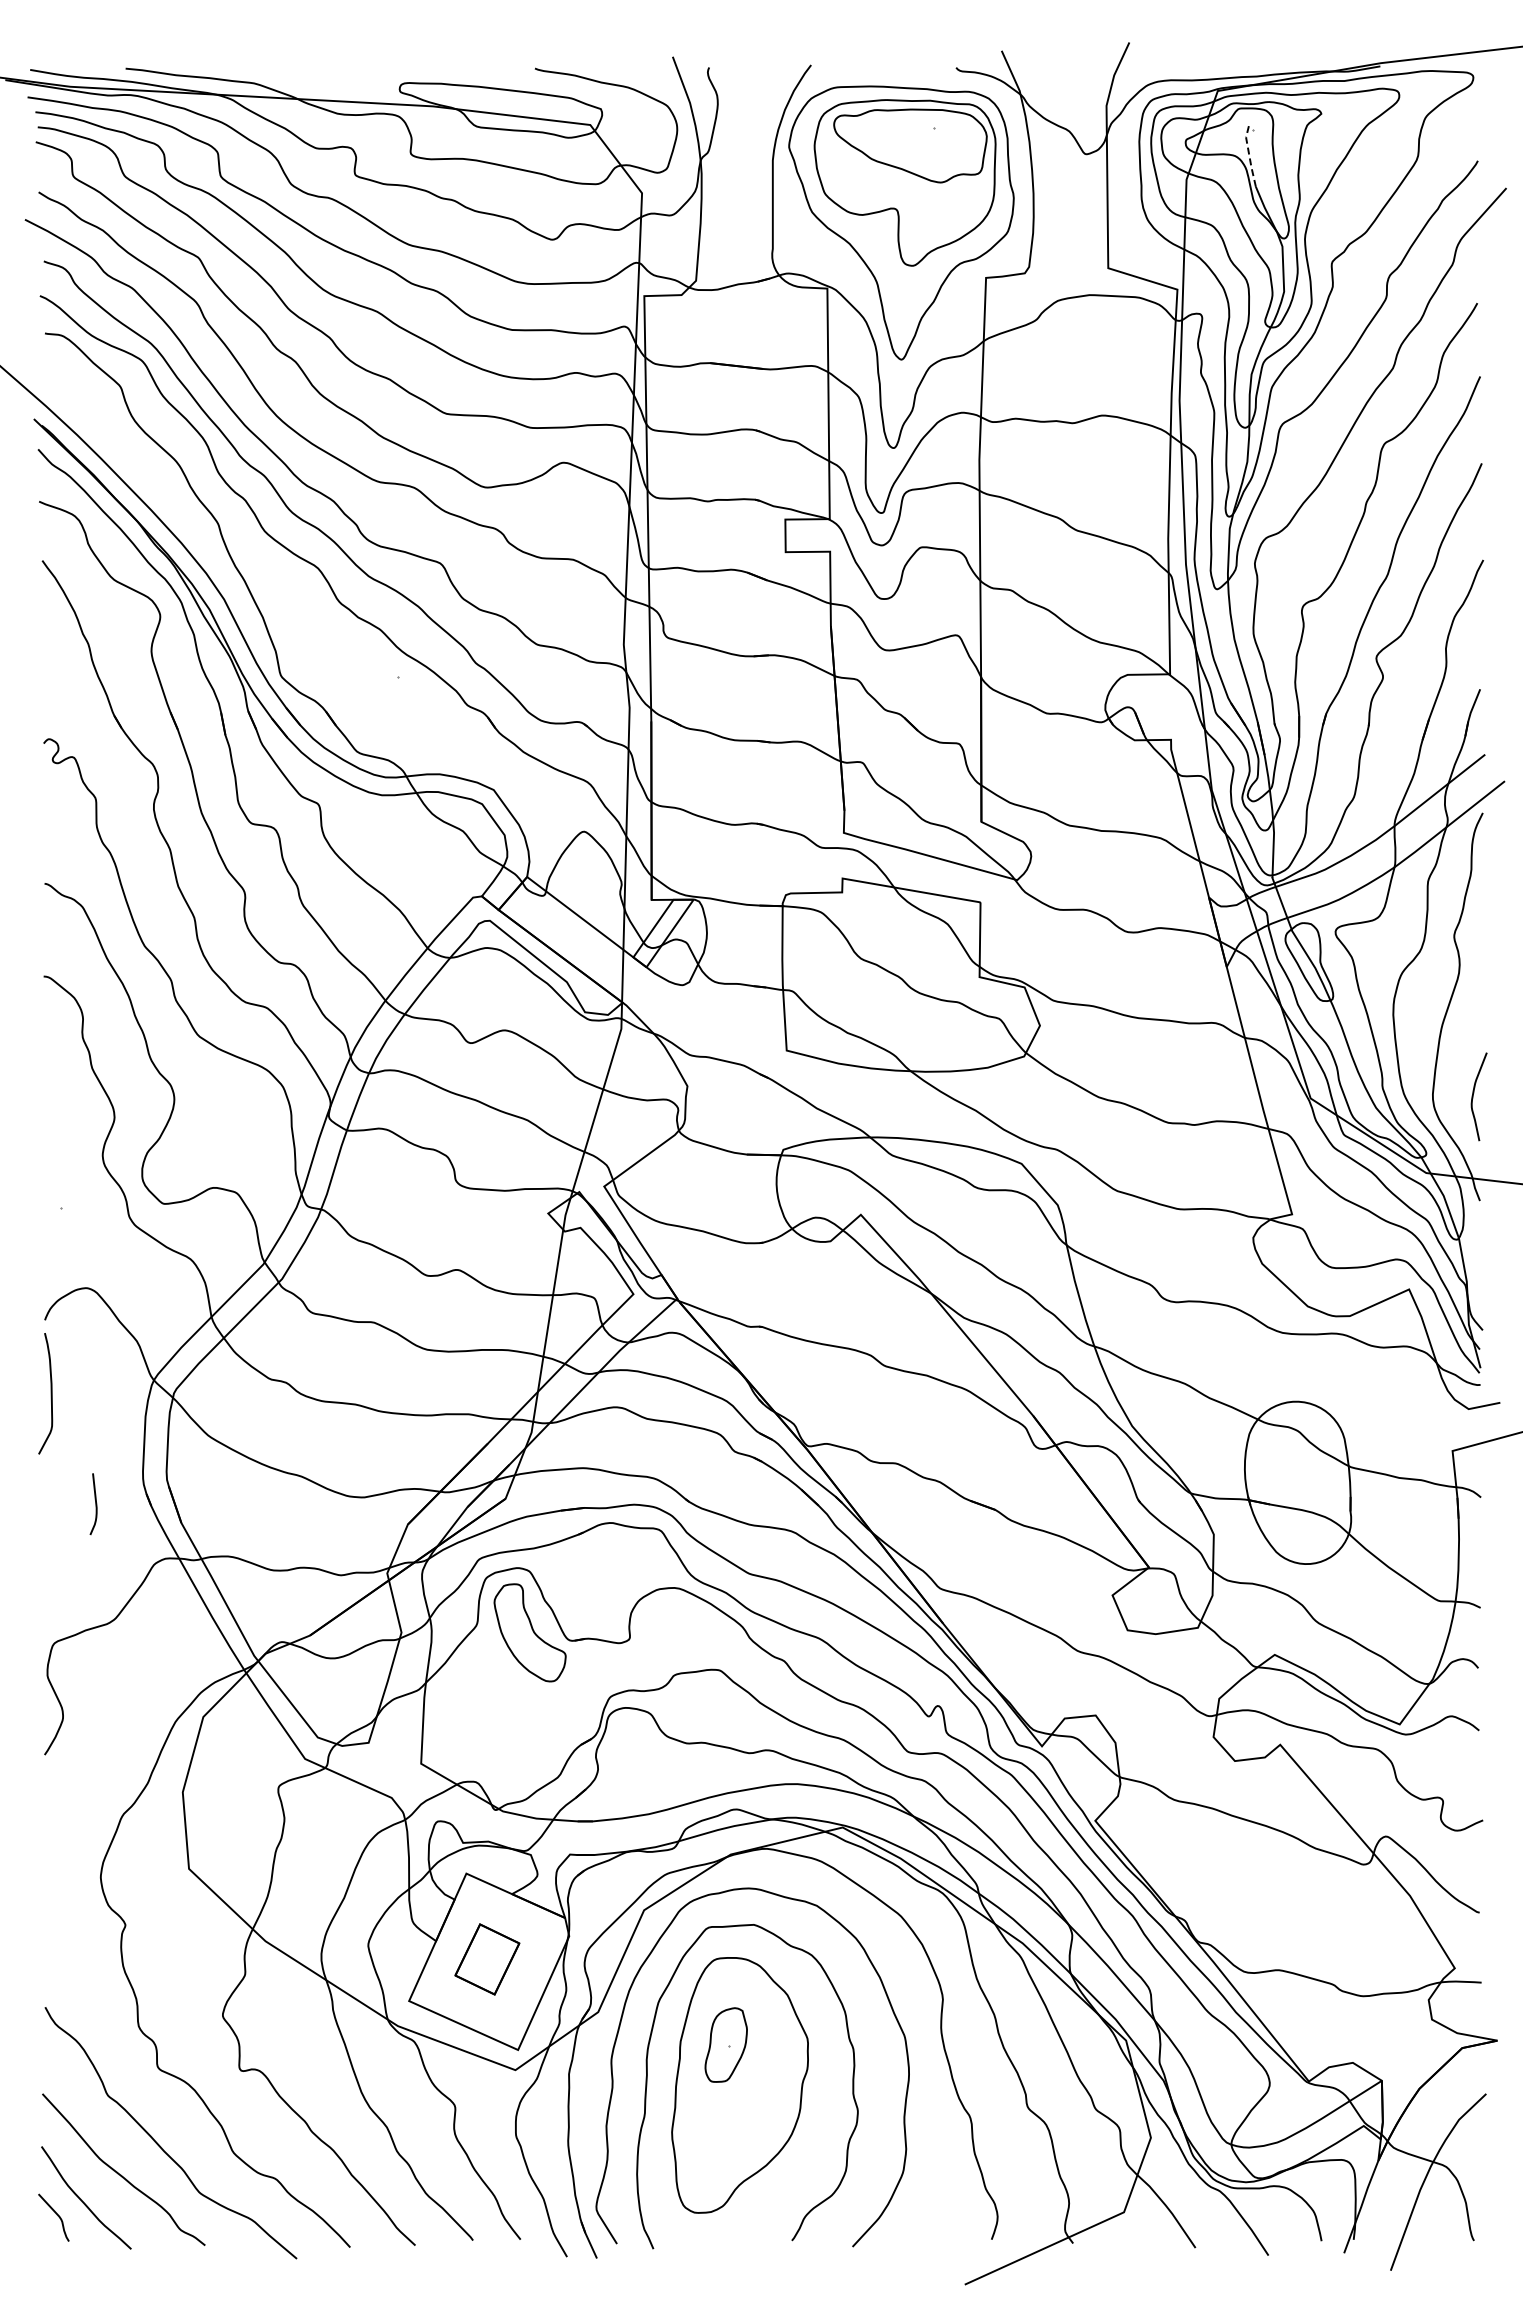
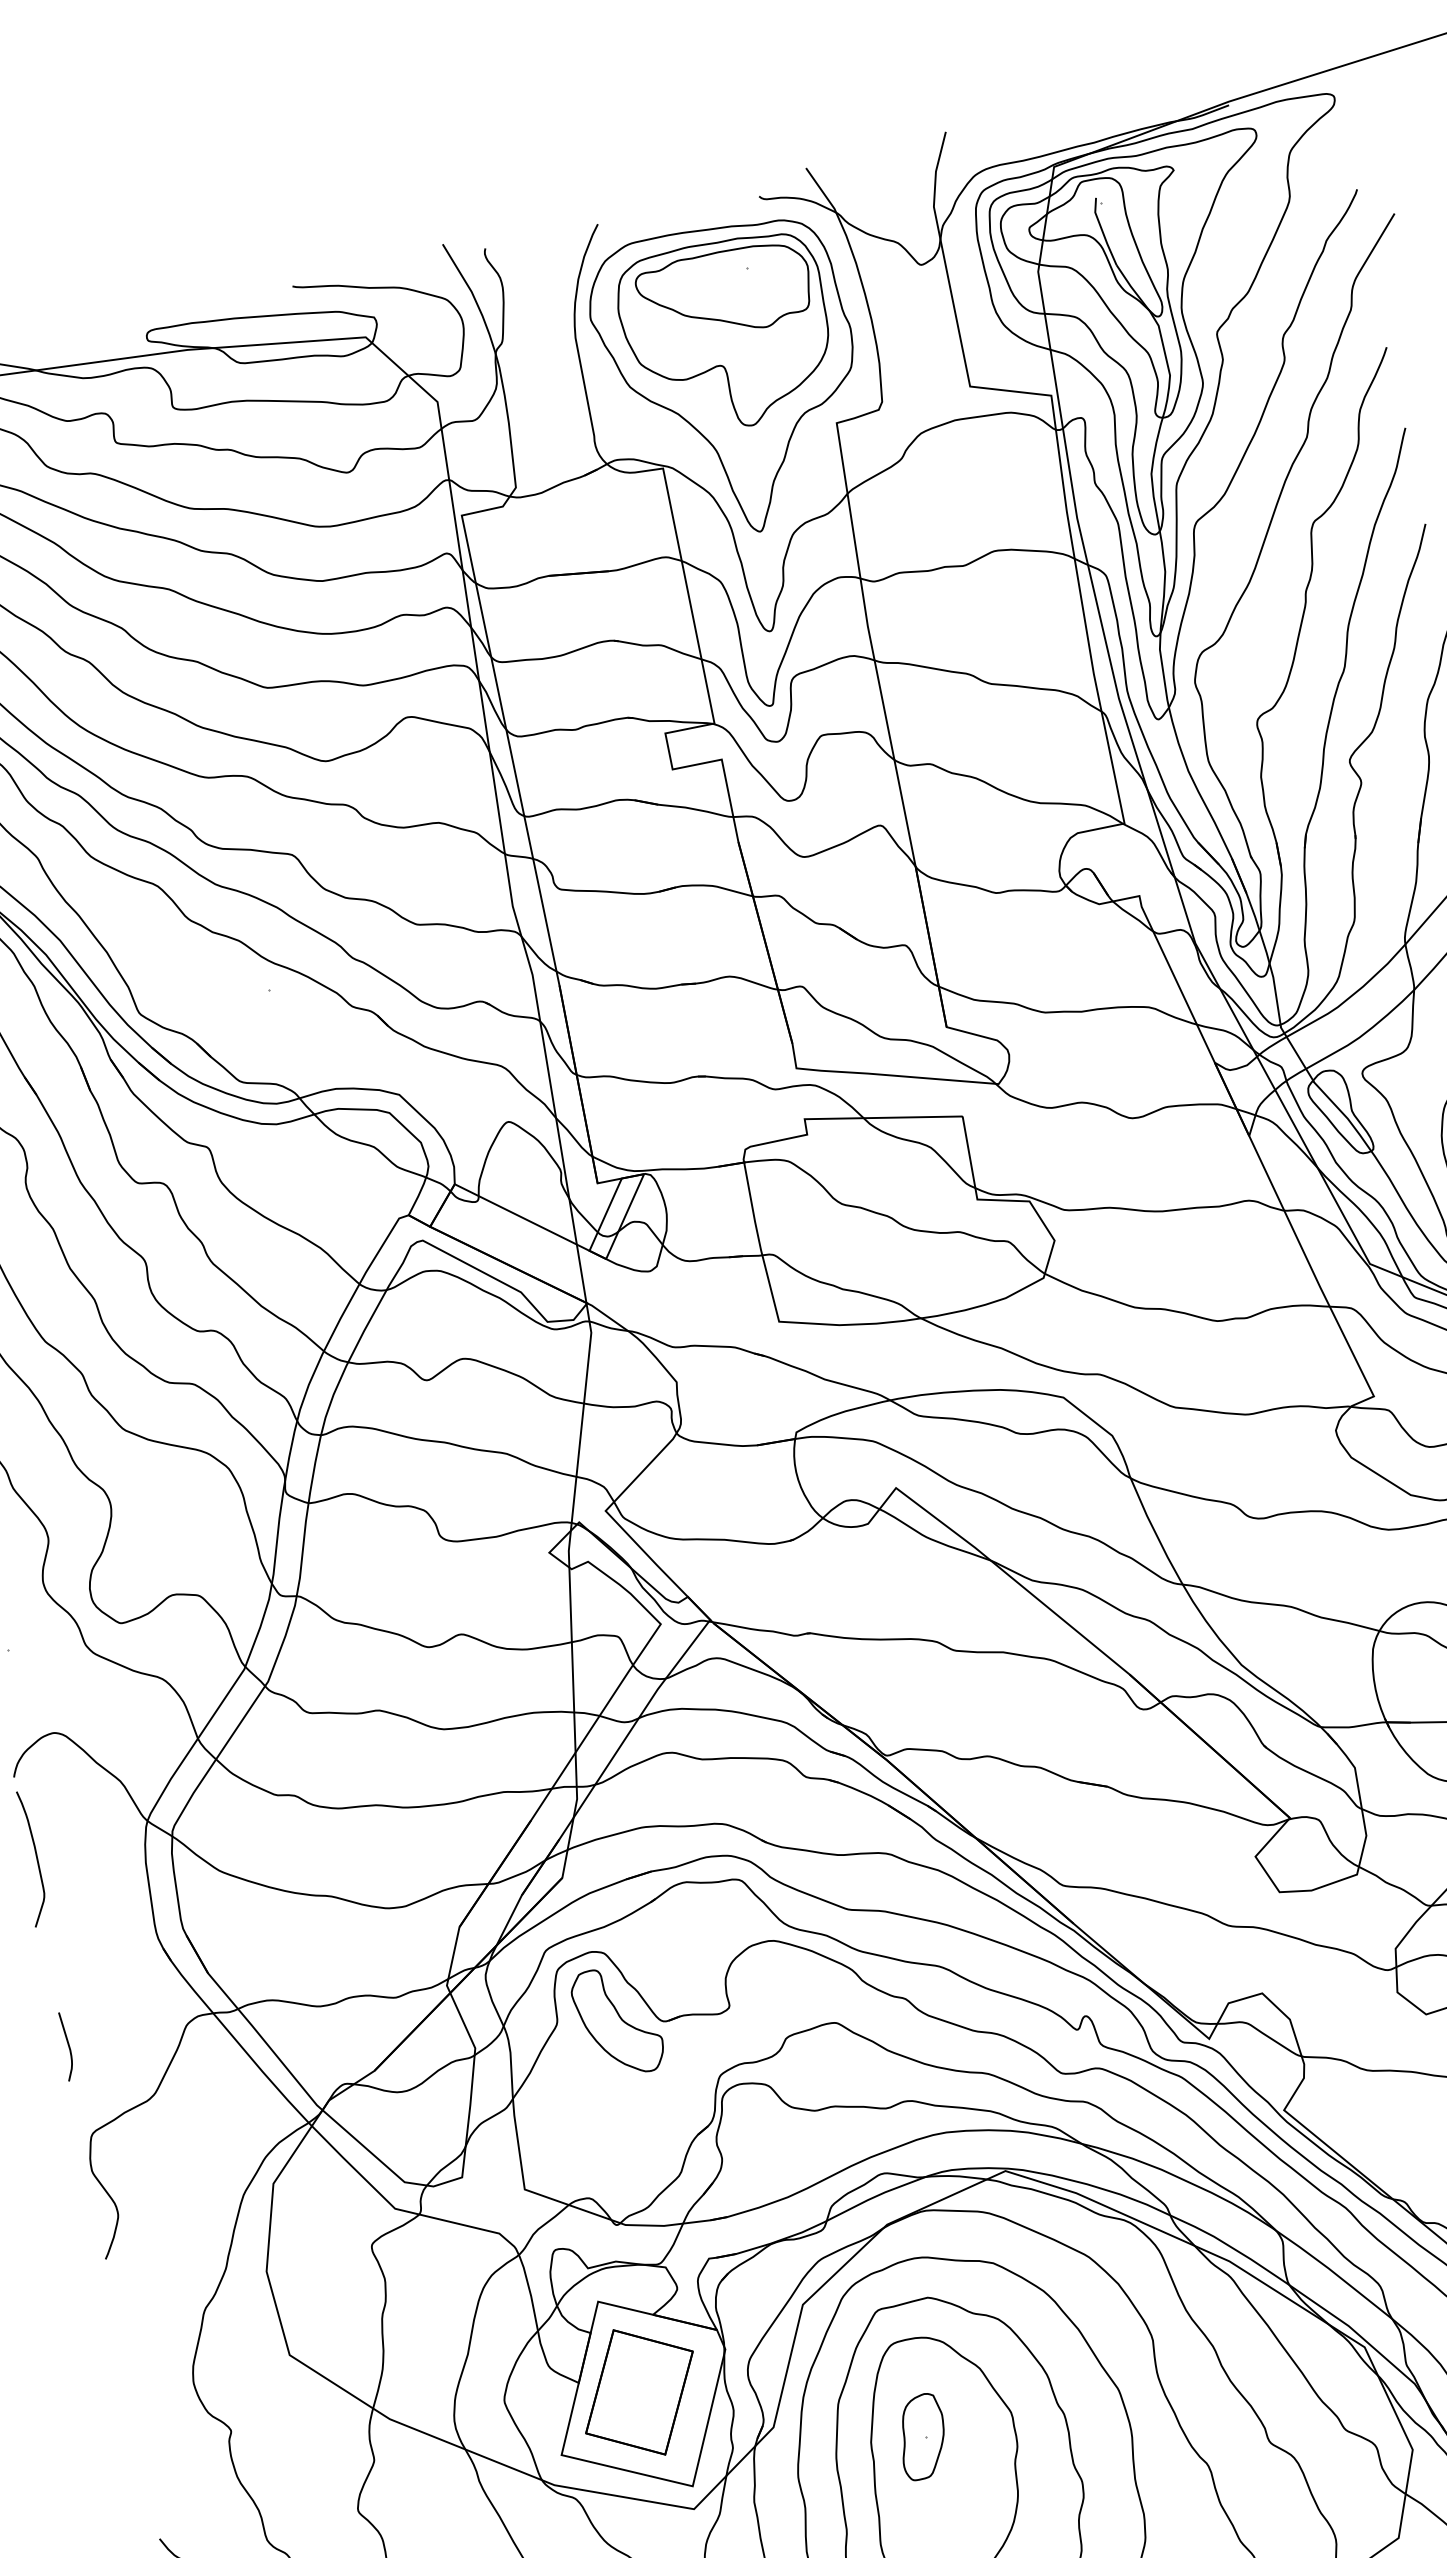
line: (1249, 155) -> (1102, 231), dashed -> solid
curve: (95, 1503) -> (68, 2045), moved
part: (487, 1959) -> (639, 2392), size x1.67

